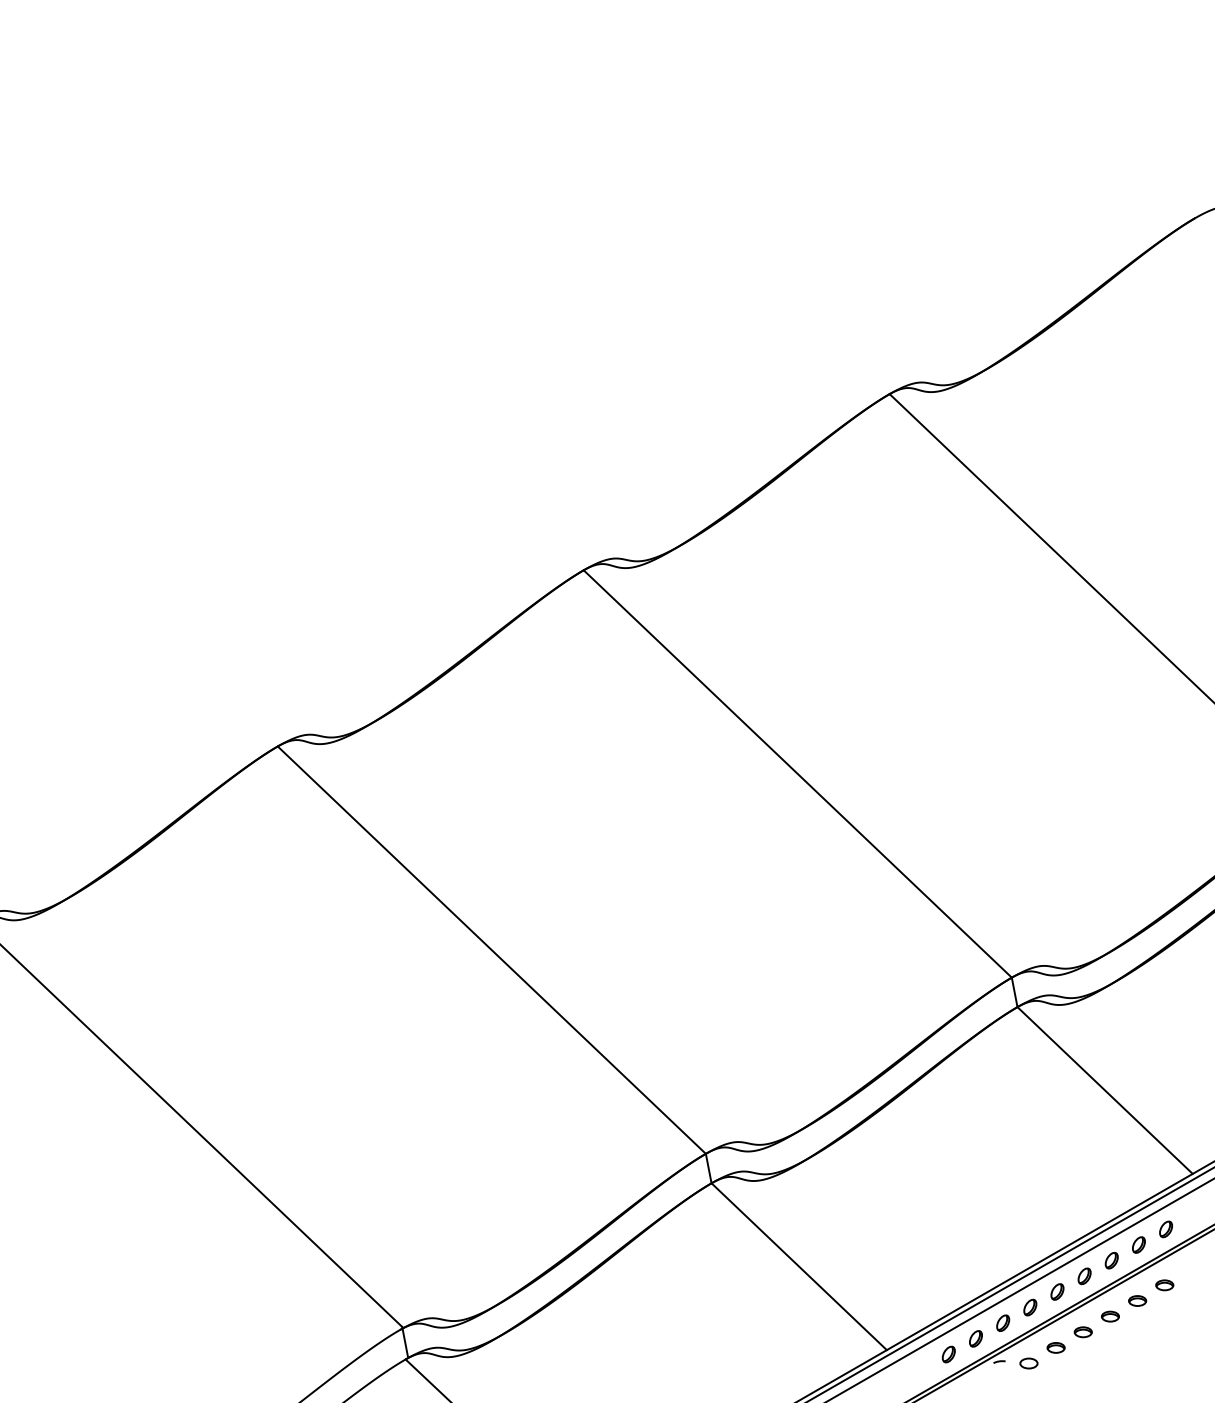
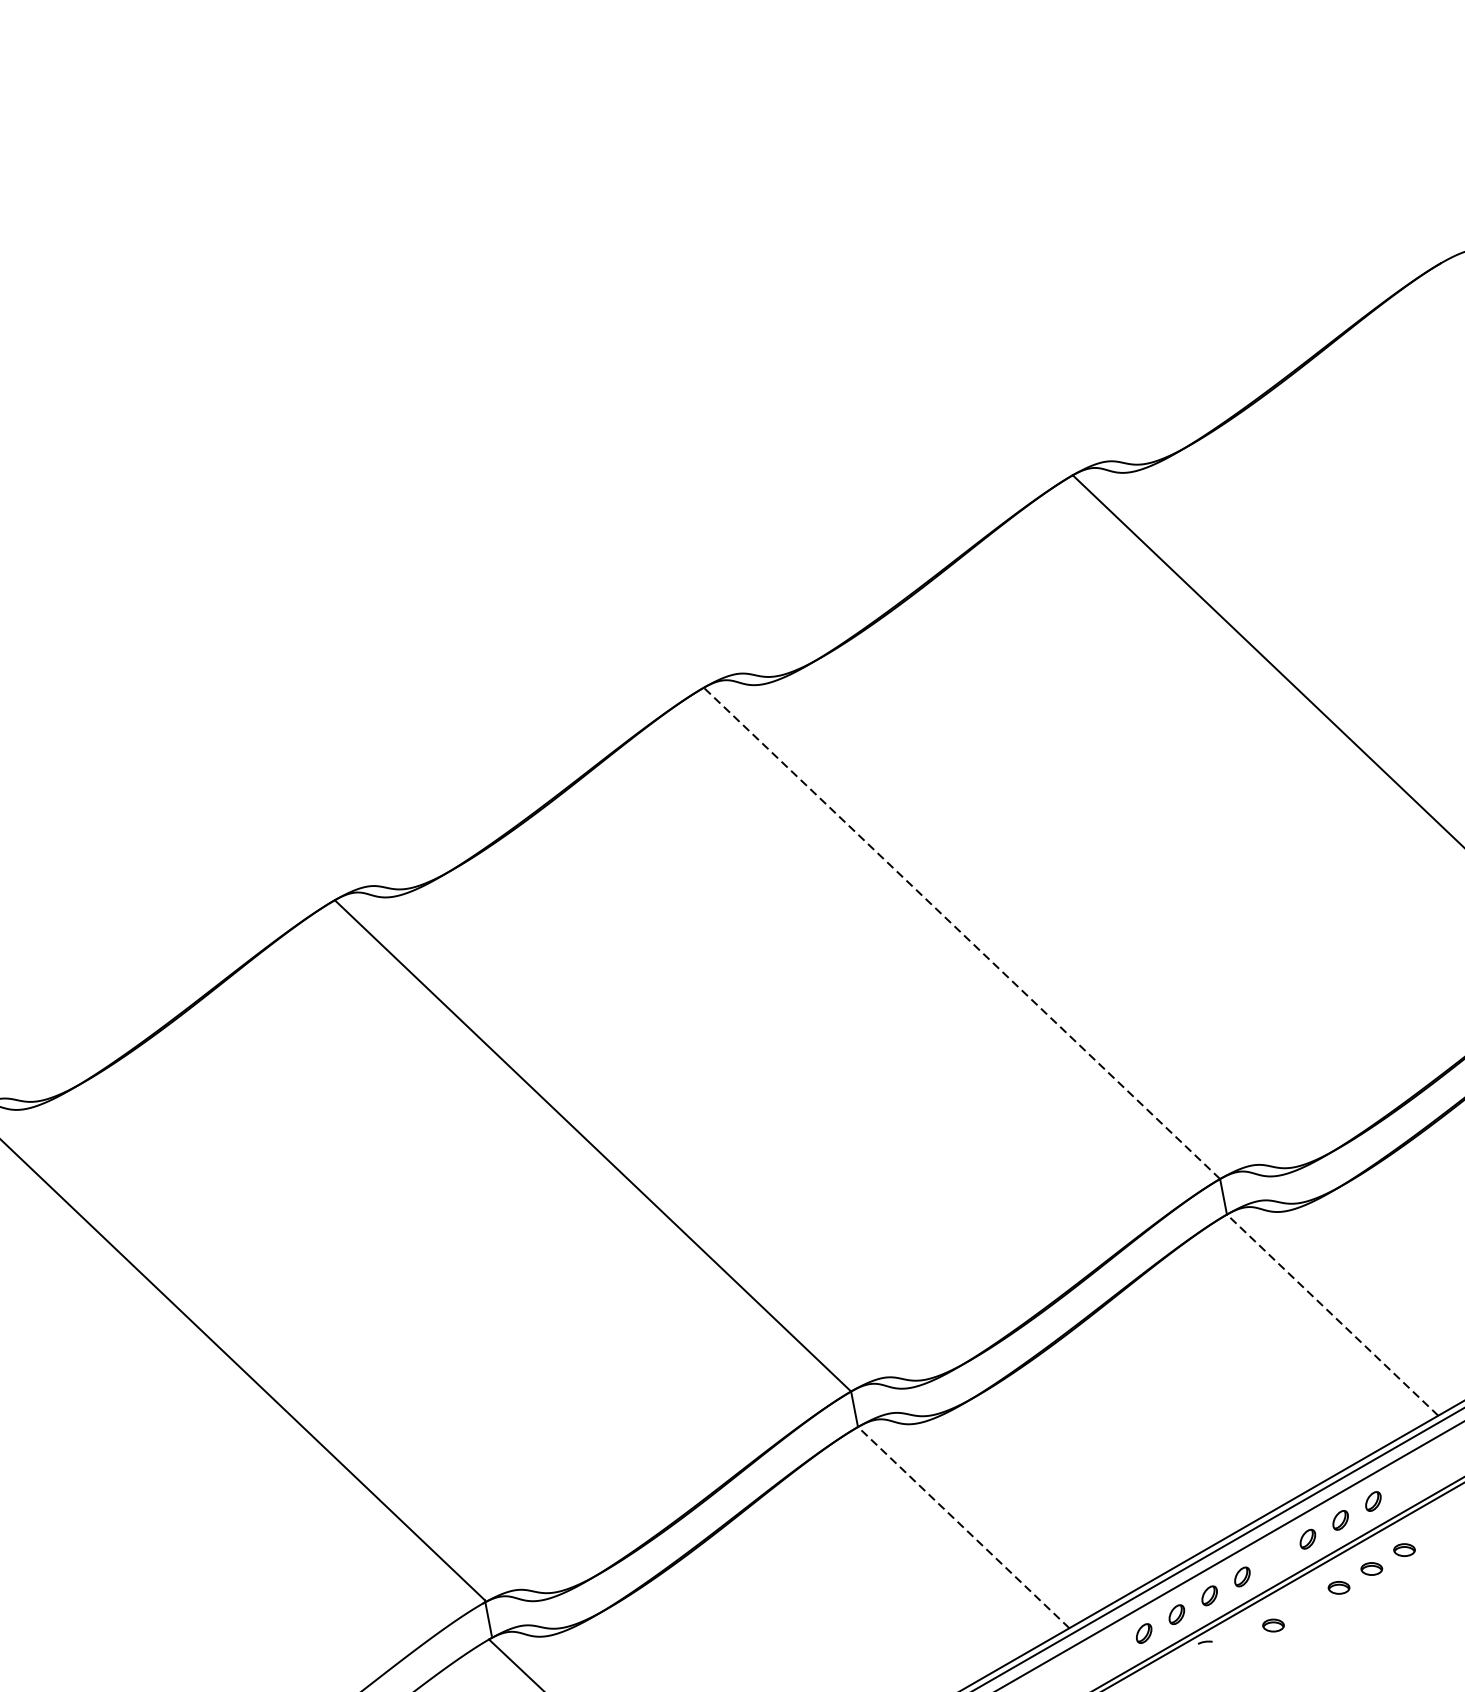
line: (797, 773) -> (961, 932), solid -> dashed
line: (1105, 1090) -> (1333, 1315), solid -> dashed
part: (1165, 1229) -> (1405, 1482), removed
line: (799, 1266) -> (964, 1527), solid -> dashed
part: (1057, 1291) -> (1275, 1557), removed
part: (1082, 1332) -> (1305, 1606), removed
part: (1028, 1363) -> (1240, 1644), removed

